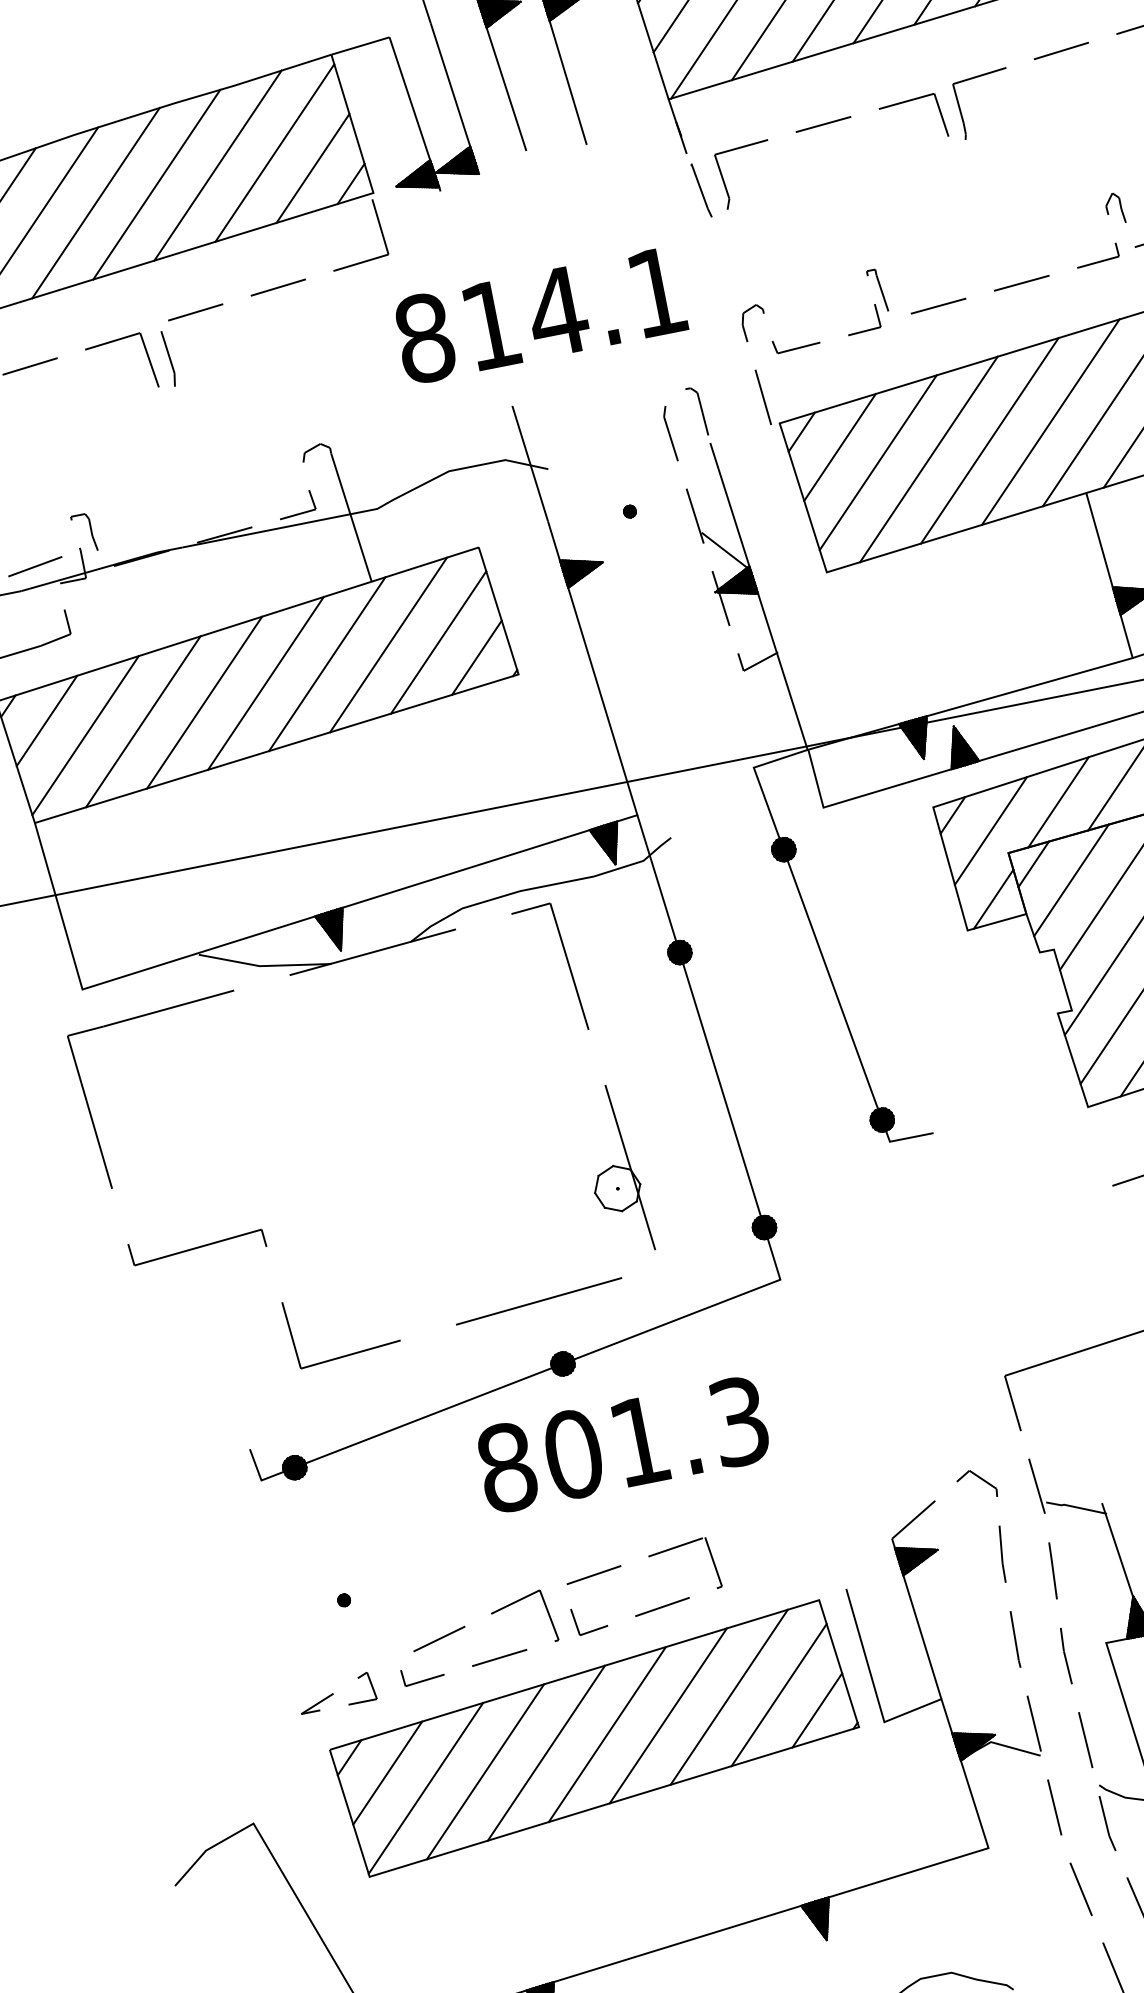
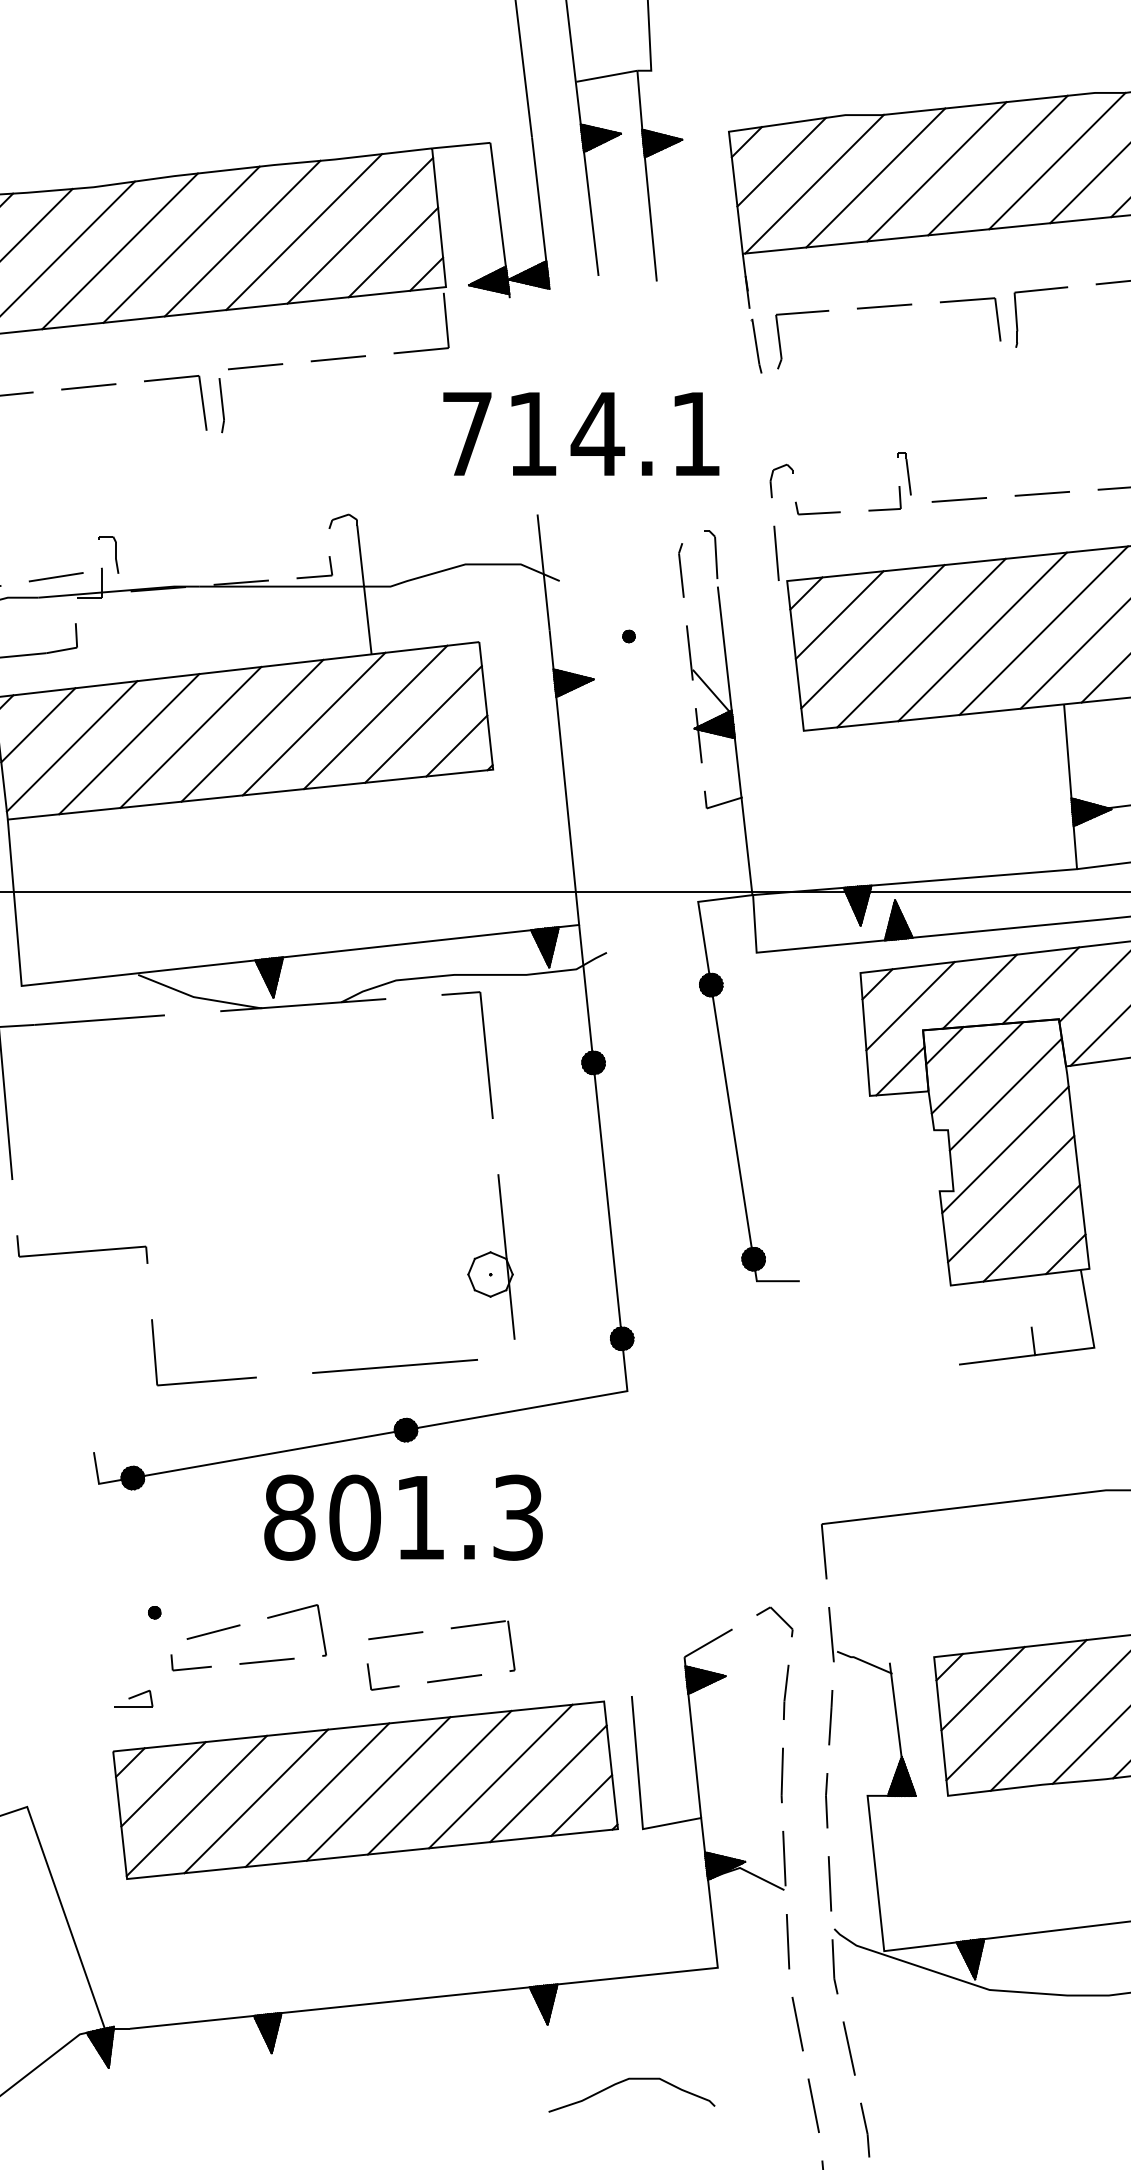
text: (424, 338) -> (467, 434), 814.1 -> 714.1
text: (622, 1444) -> (403, 1517), moved
part: (464, 1628) -> (239, 1626), moved
part: (336, 1692) -> (130, 1698), size x0.6

